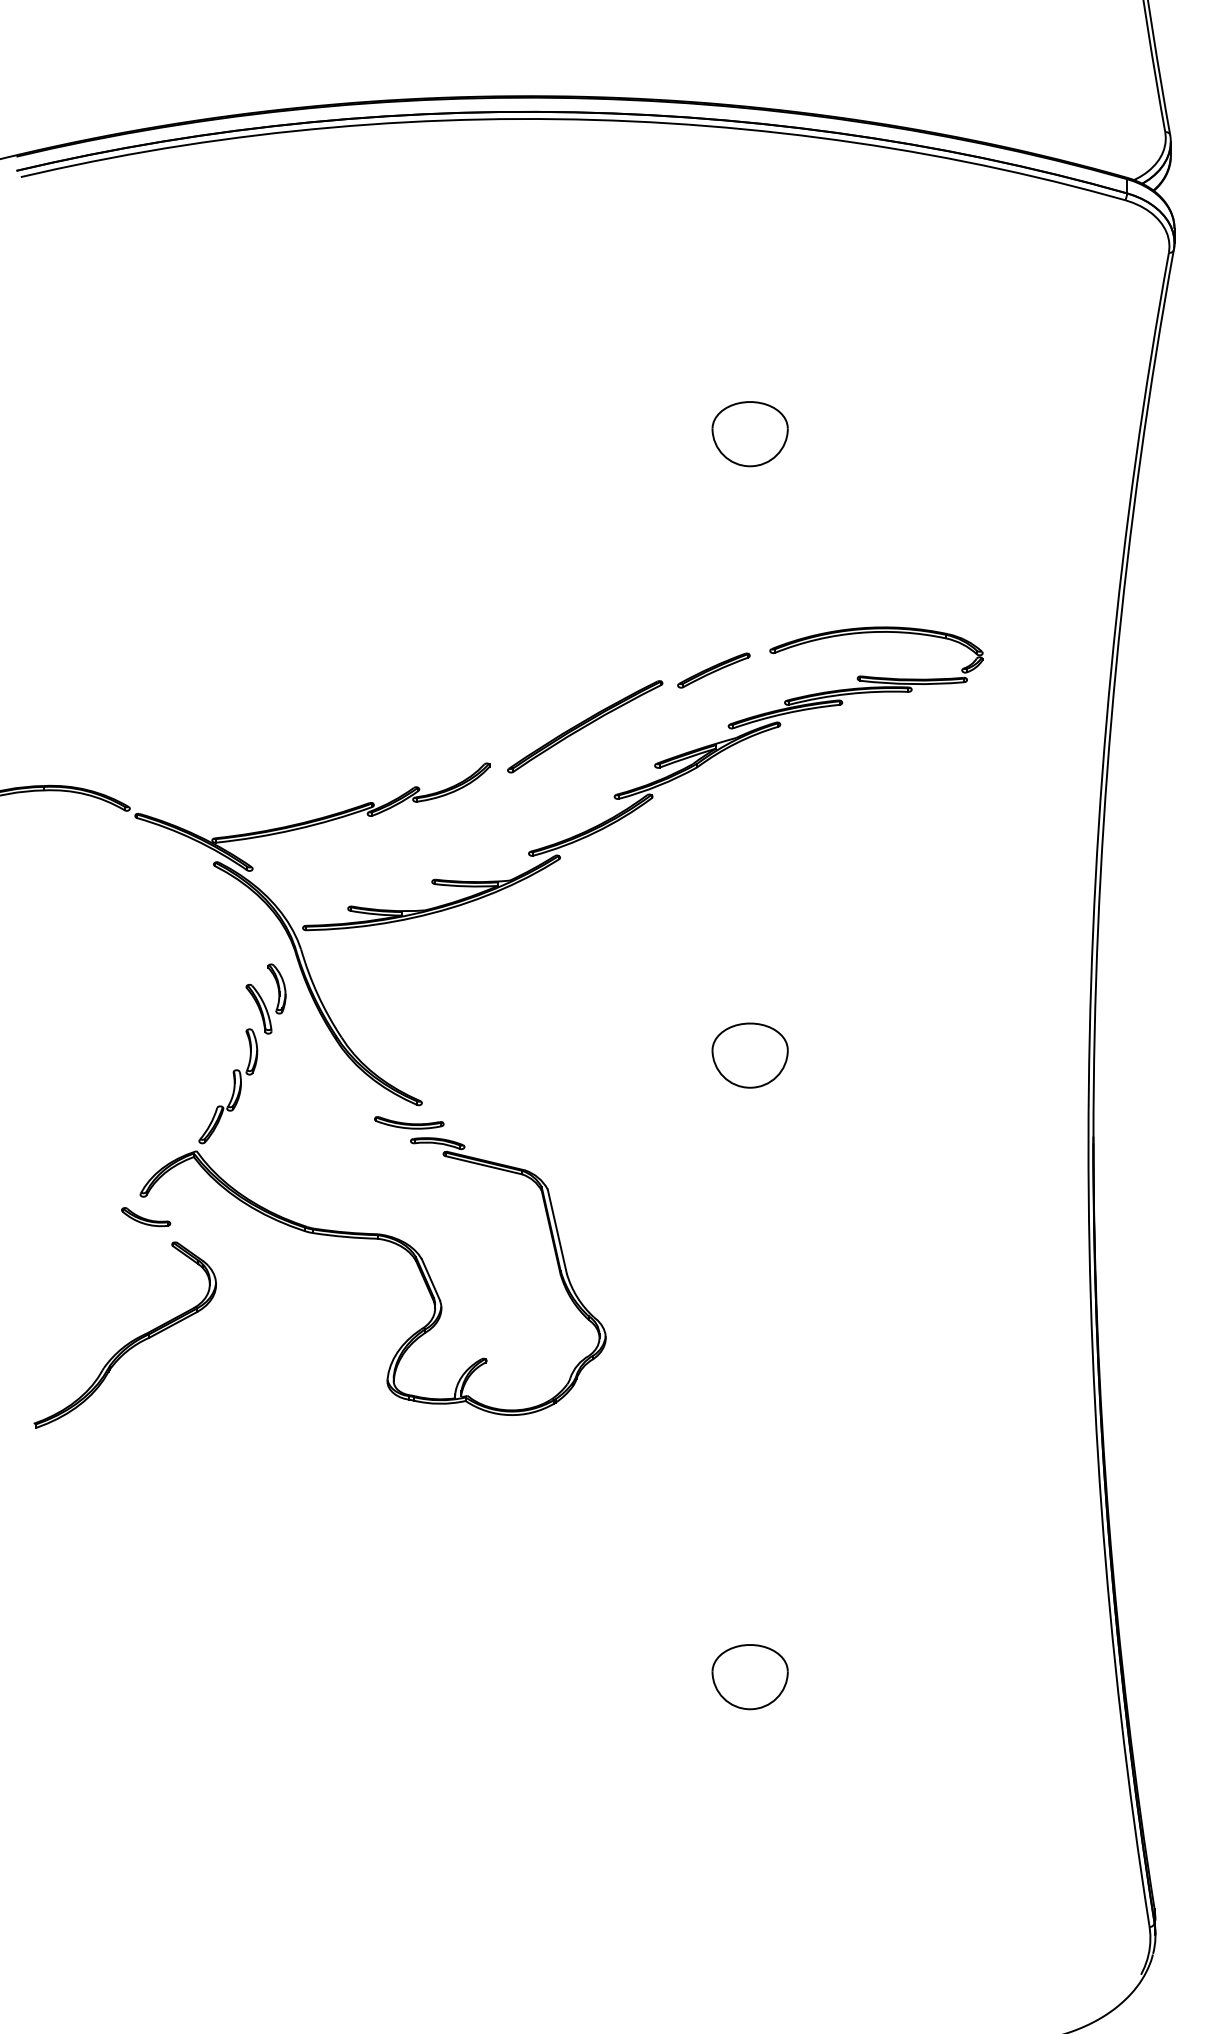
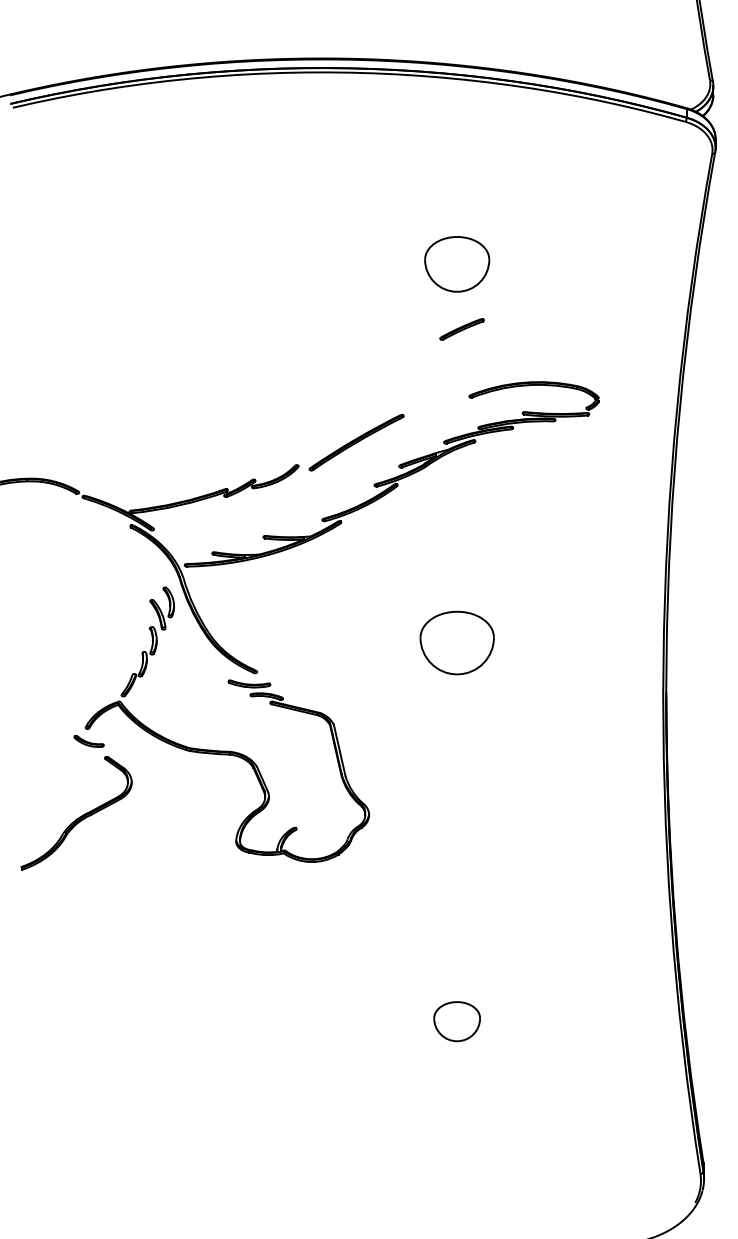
part: (749, 434) -> (456, 264), size x1.4
part: (713, 670) -> (461, 329), moved
part: (749, 1054) -> (456, 642), size x1.6

